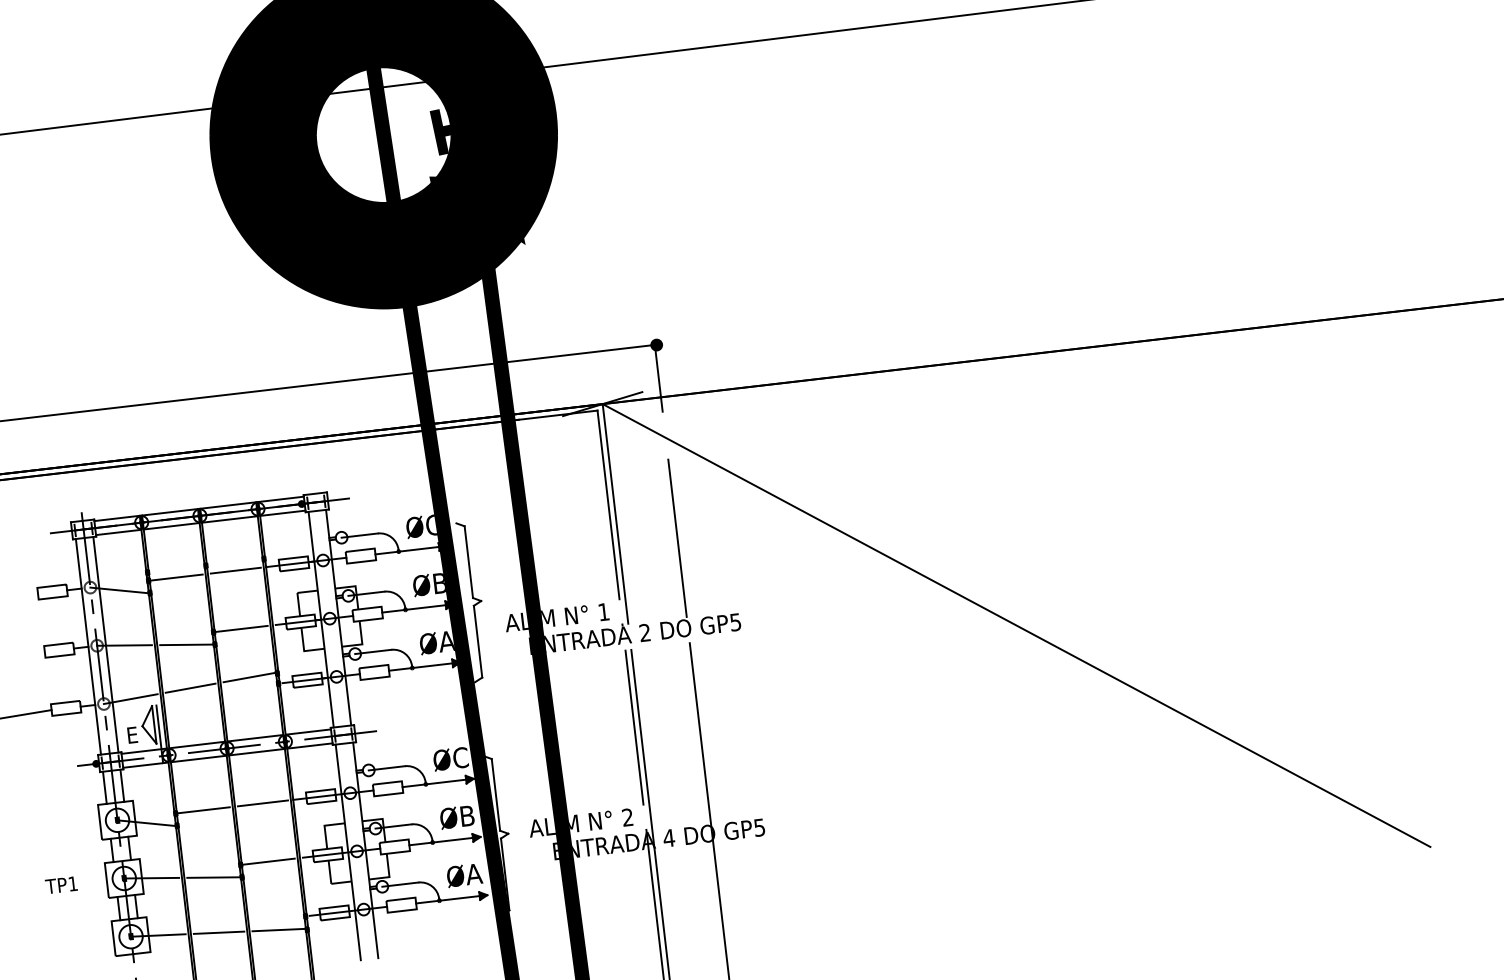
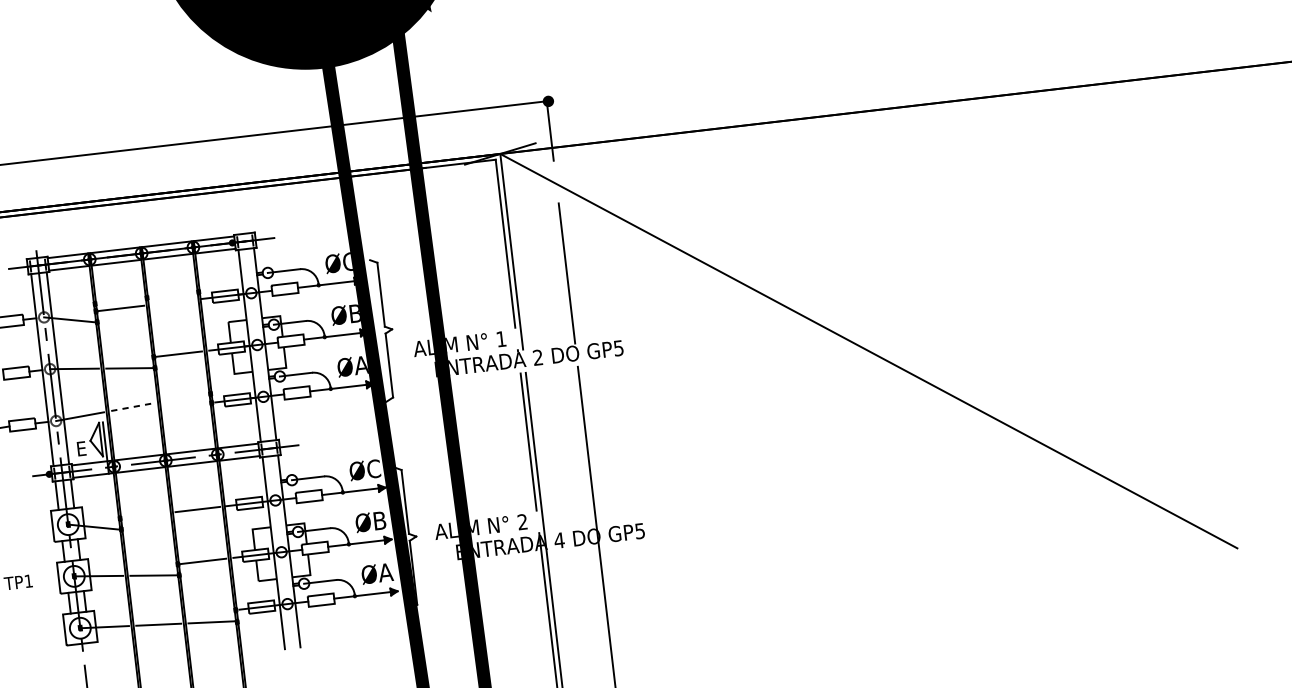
line: (235, 570) -> (173, 302), removed
line: (250, 677) -> (186, 397), removed
line: (191, 688) -> (134, 407), solid -> dashed
line: (202, 810) -> (143, 515), removed

